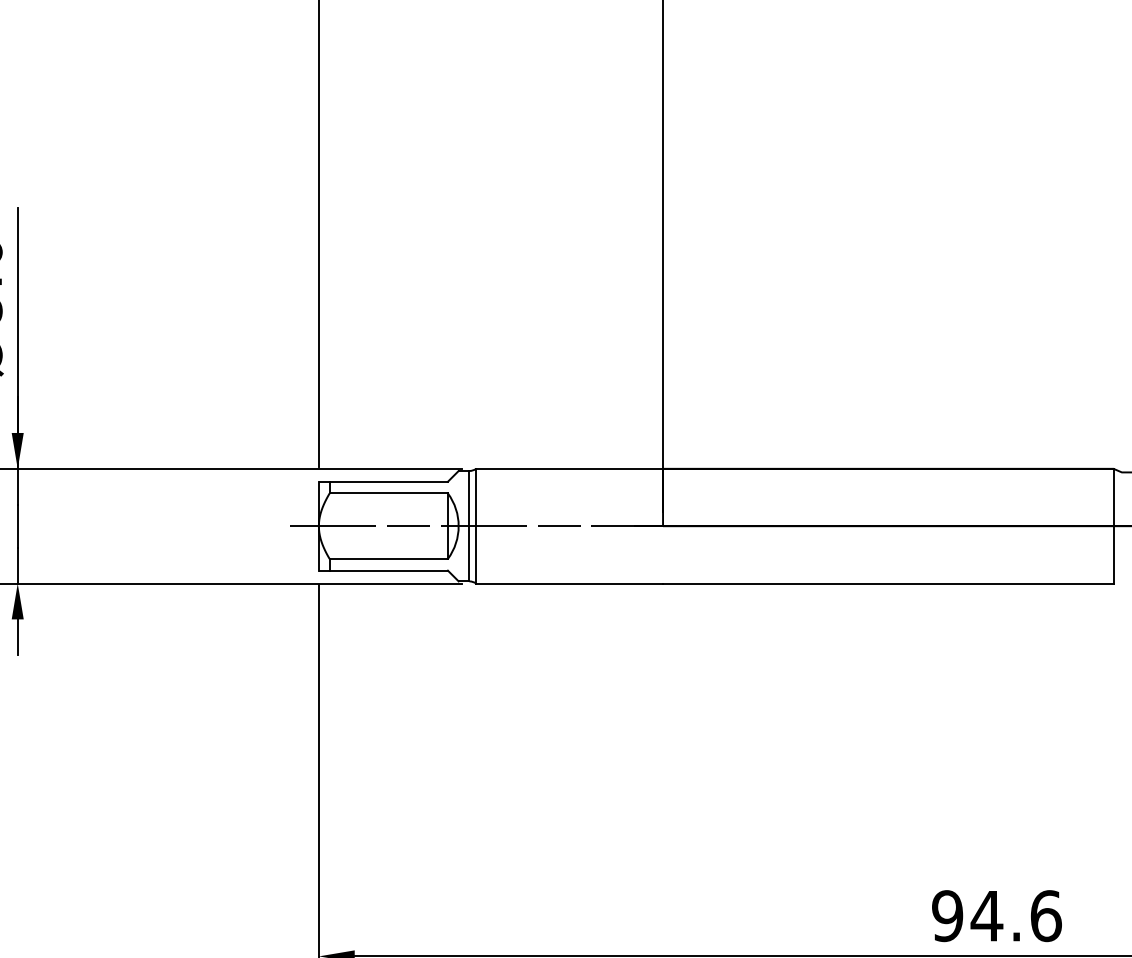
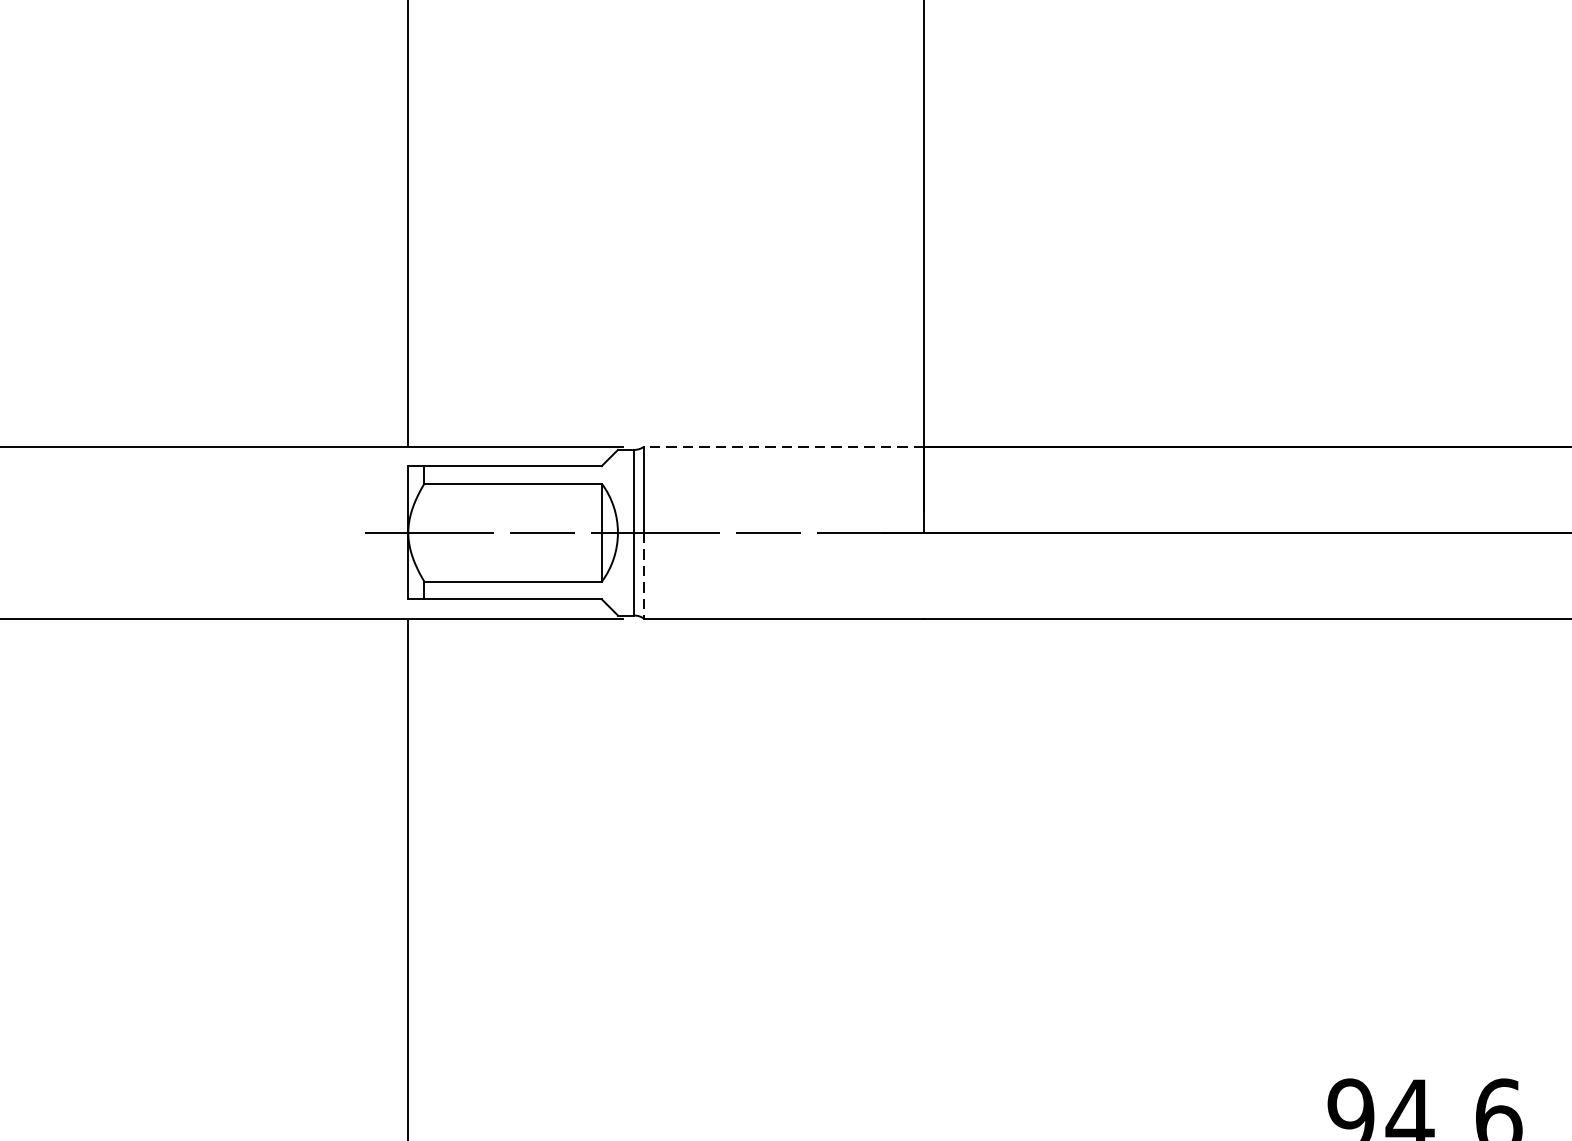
line: (569, 468) -> (784, 446), solid -> dashed
line: (476, 554) -> (644, 575), solid -> dashed

